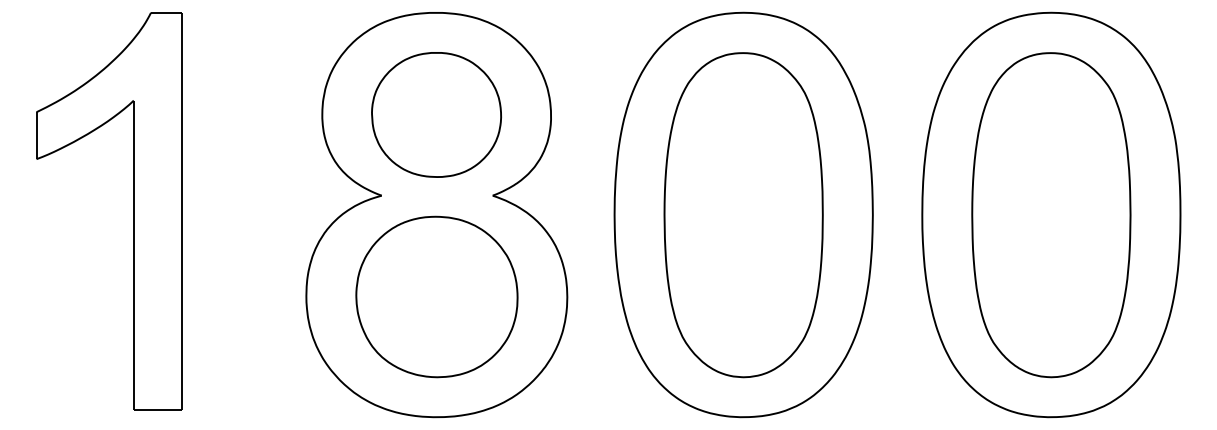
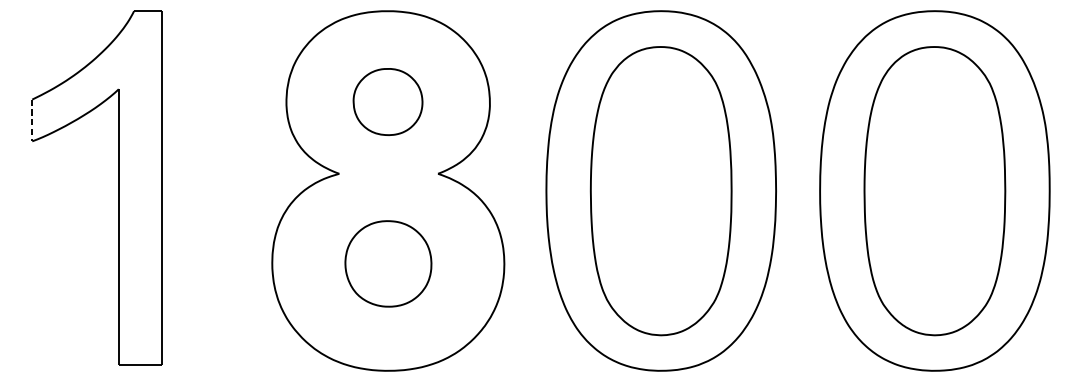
part: (436, 114) -> (388, 101), size x0.6
line: (36, 136) -> (32, 121), solid -> dashed
part: (436, 296) -> (388, 263), size x0.6

